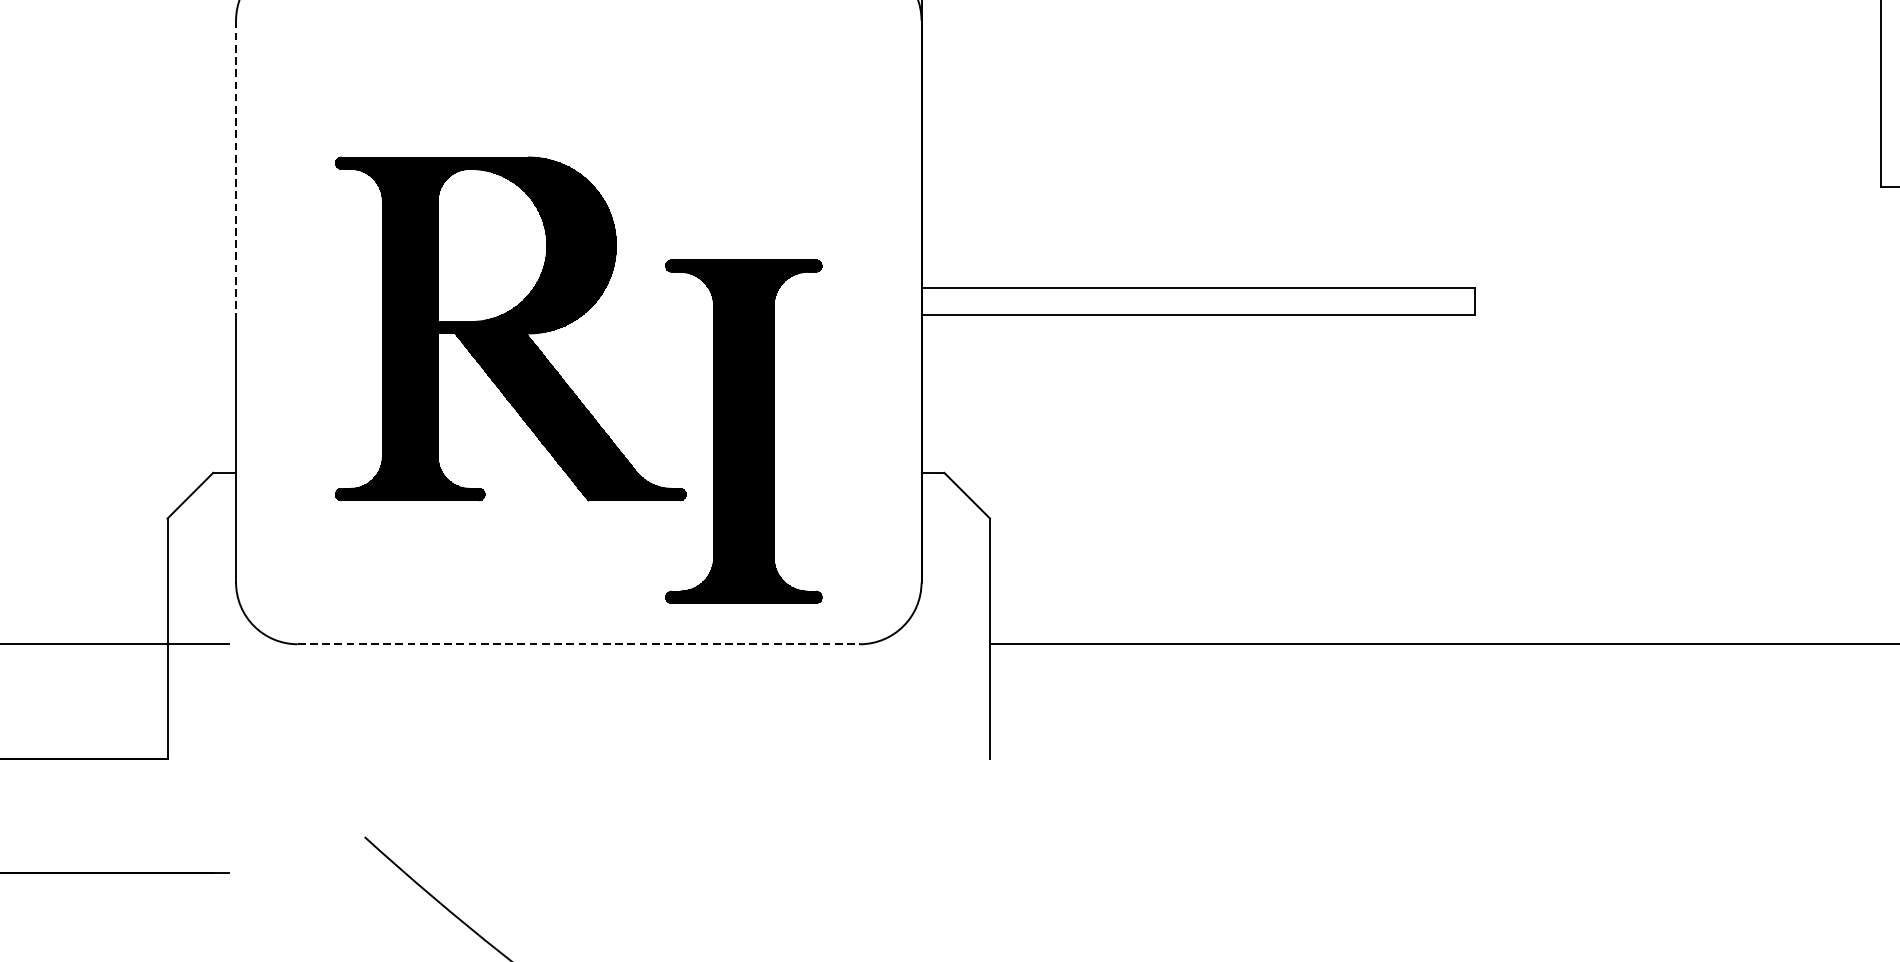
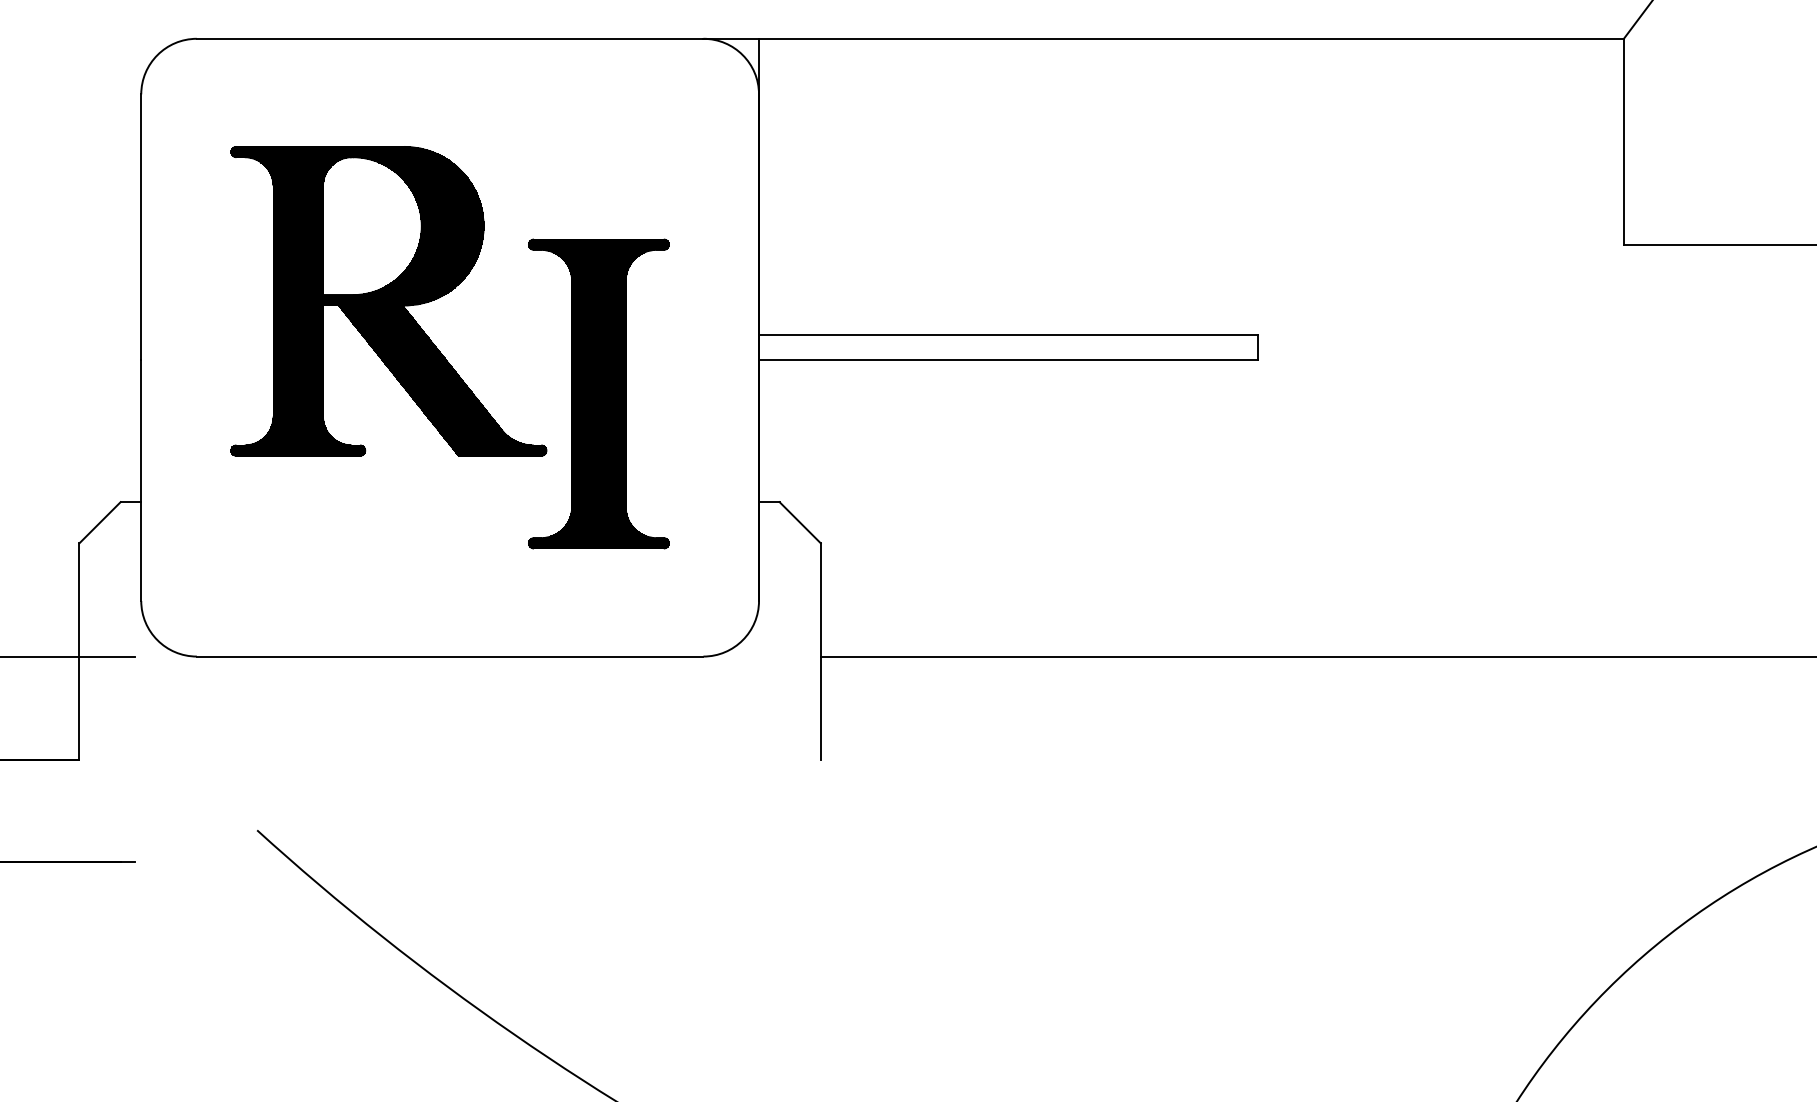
line: (236, 168) -> (141, 227), dashed -> solid
part: (568, 384) -> (440, 351), moved
line: (579, 644) -> (450, 656), dashed -> solid

